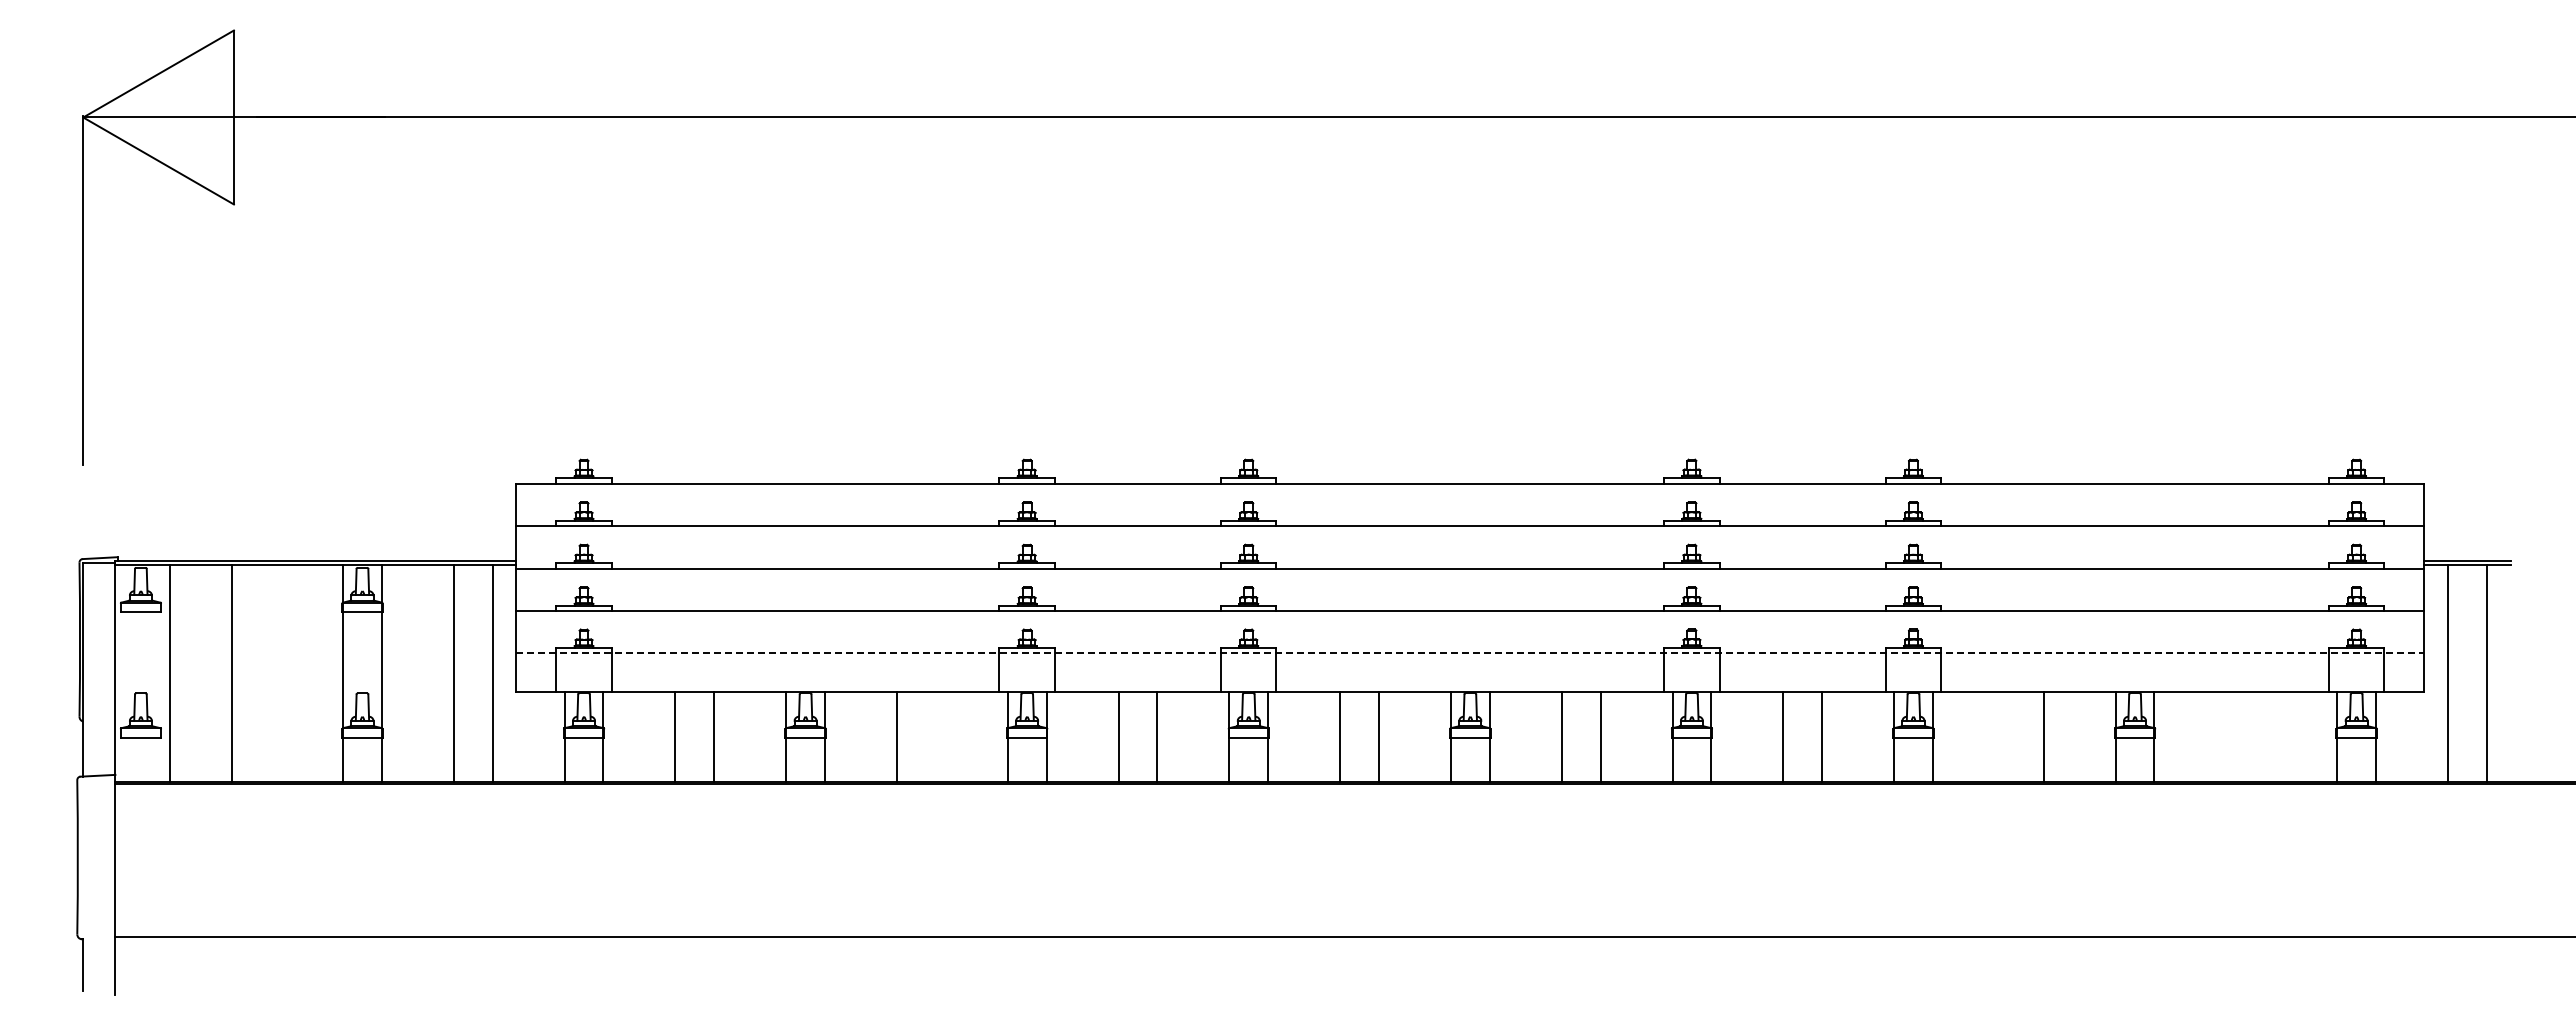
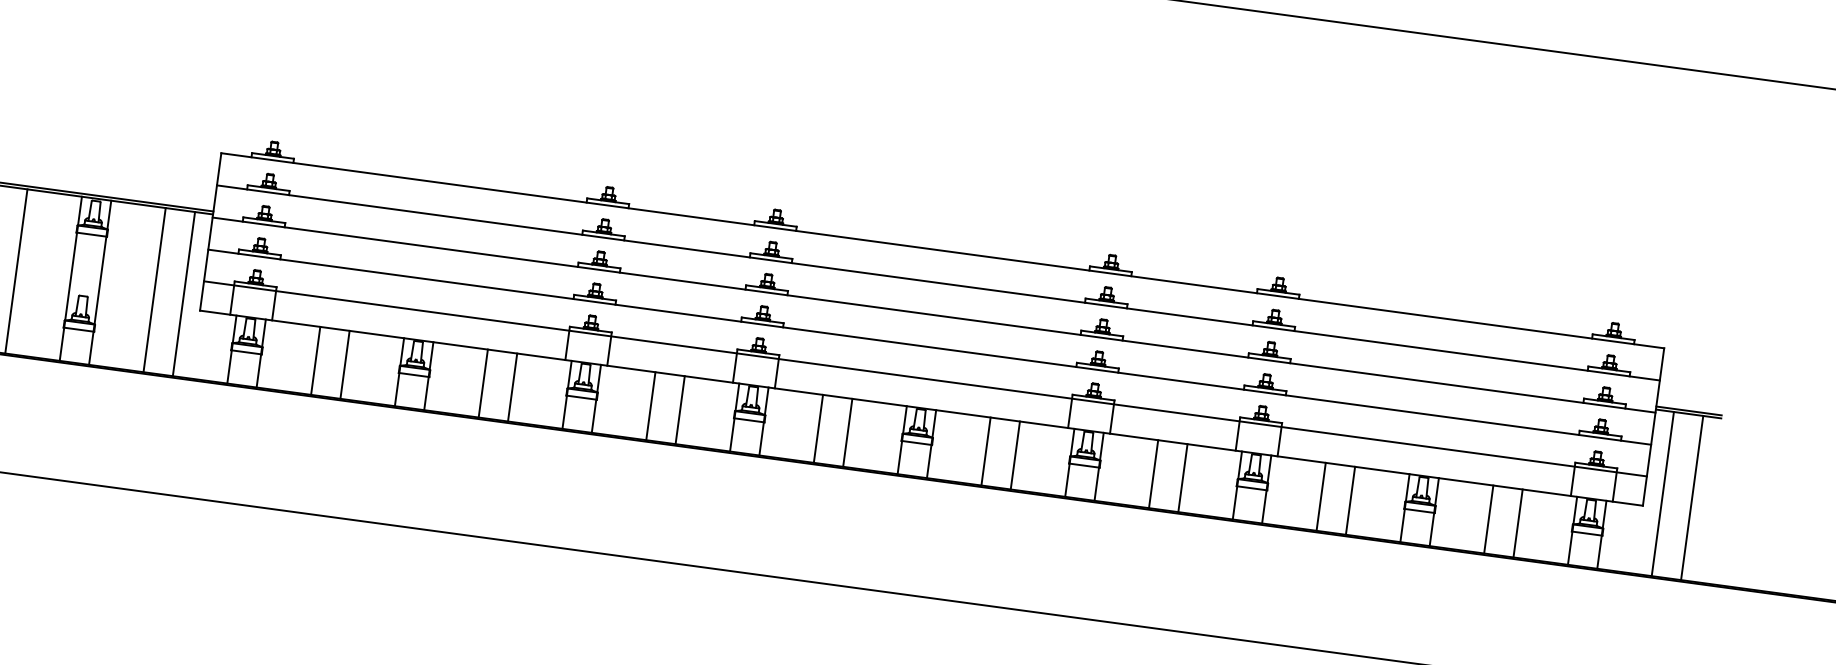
line: (1470, 653) -> (925, 379), dashed -> solid
line: (271, 672) -> (16, 271), added
line: (935, 736) -> (512, 387), added
line: (2004, 736) -> (1320, 496), added
line: (2226, 736) -> (1488, 519), added
line: (2265, 736) -> (1518, 523), added

